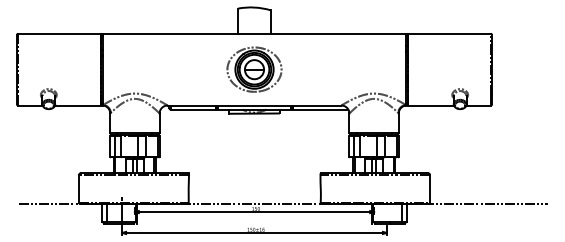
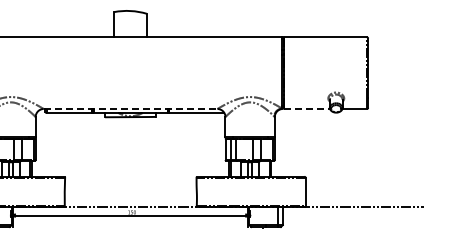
part: (254, 69) -> (130, 72), removed
line: (254, 105) -> (130, 108), solid -> dashed
line: (431, 105) -> (307, 108), solid -> dashed

